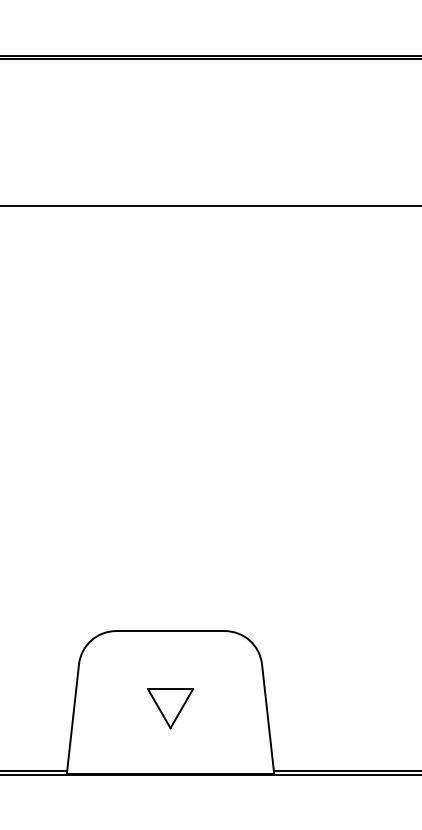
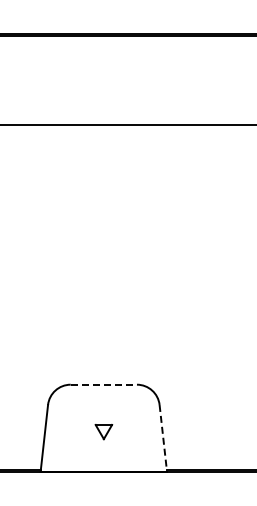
line: (171, 630) -> (104, 384), solid -> dashed
part: (169, 707) -> (103, 431), size x0.6
line: (268, 719) -> (163, 438), solid -> dashed

